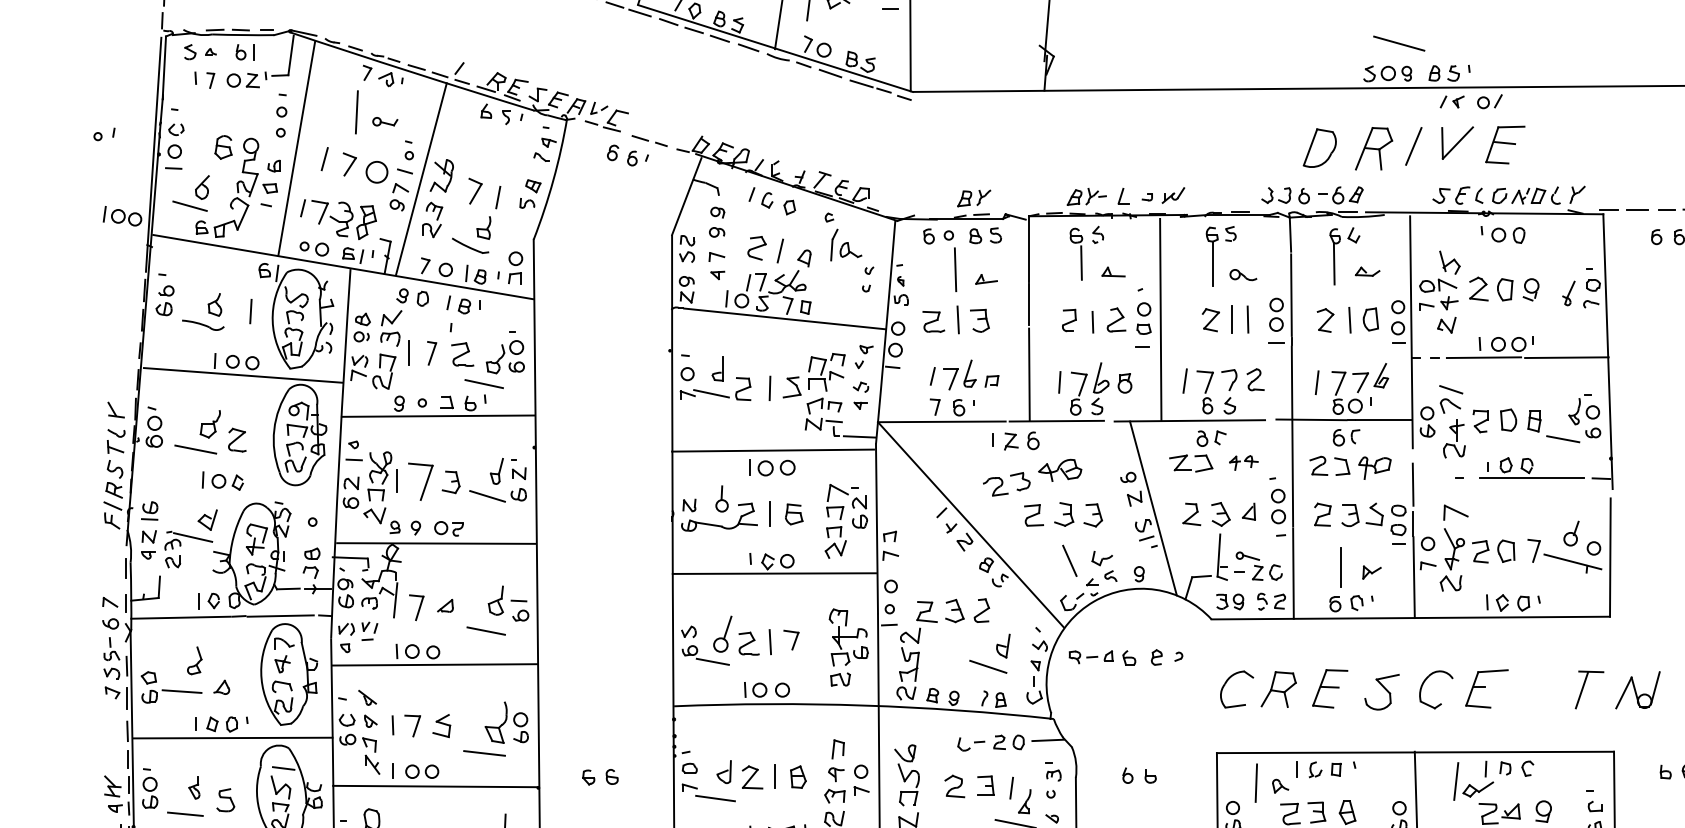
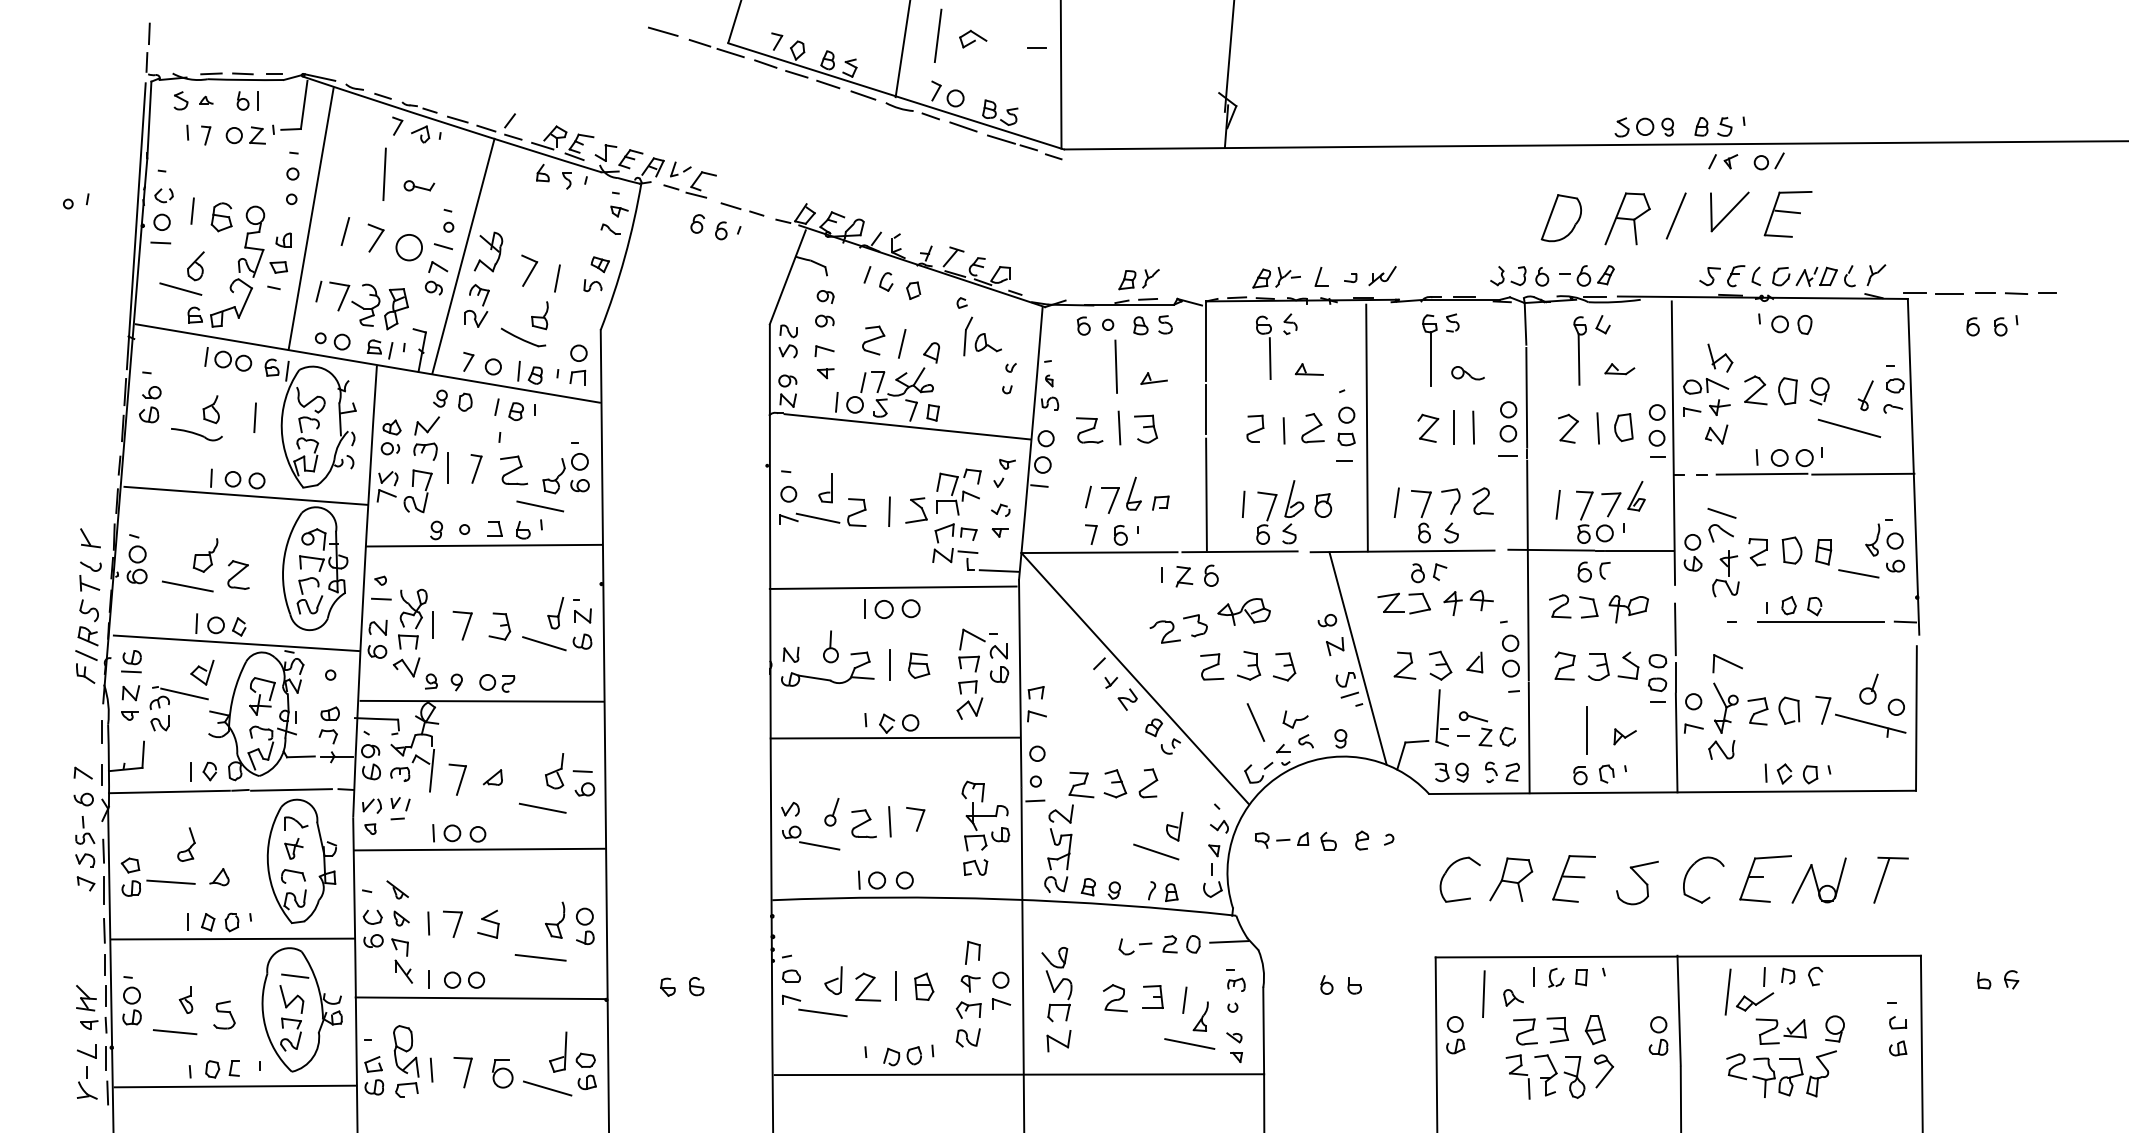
line: (1399, 42) -> (1849, 427), moved
line: (199, 141) -> (192, 210), added
part: (122, 216) -> (228, 359), moved
part: (1243, 462) -> (1468, 602), size x1.43
part: (420, 481) -> (462, 625), size x0.62
line: (234, 496) -> (235, 643), added
part: (722, 634) -> (831, 812), size x0.62
part: (1637, 690) -> (1818, 880), moved
part: (496, 722) -> (555, 919), size x0.71

